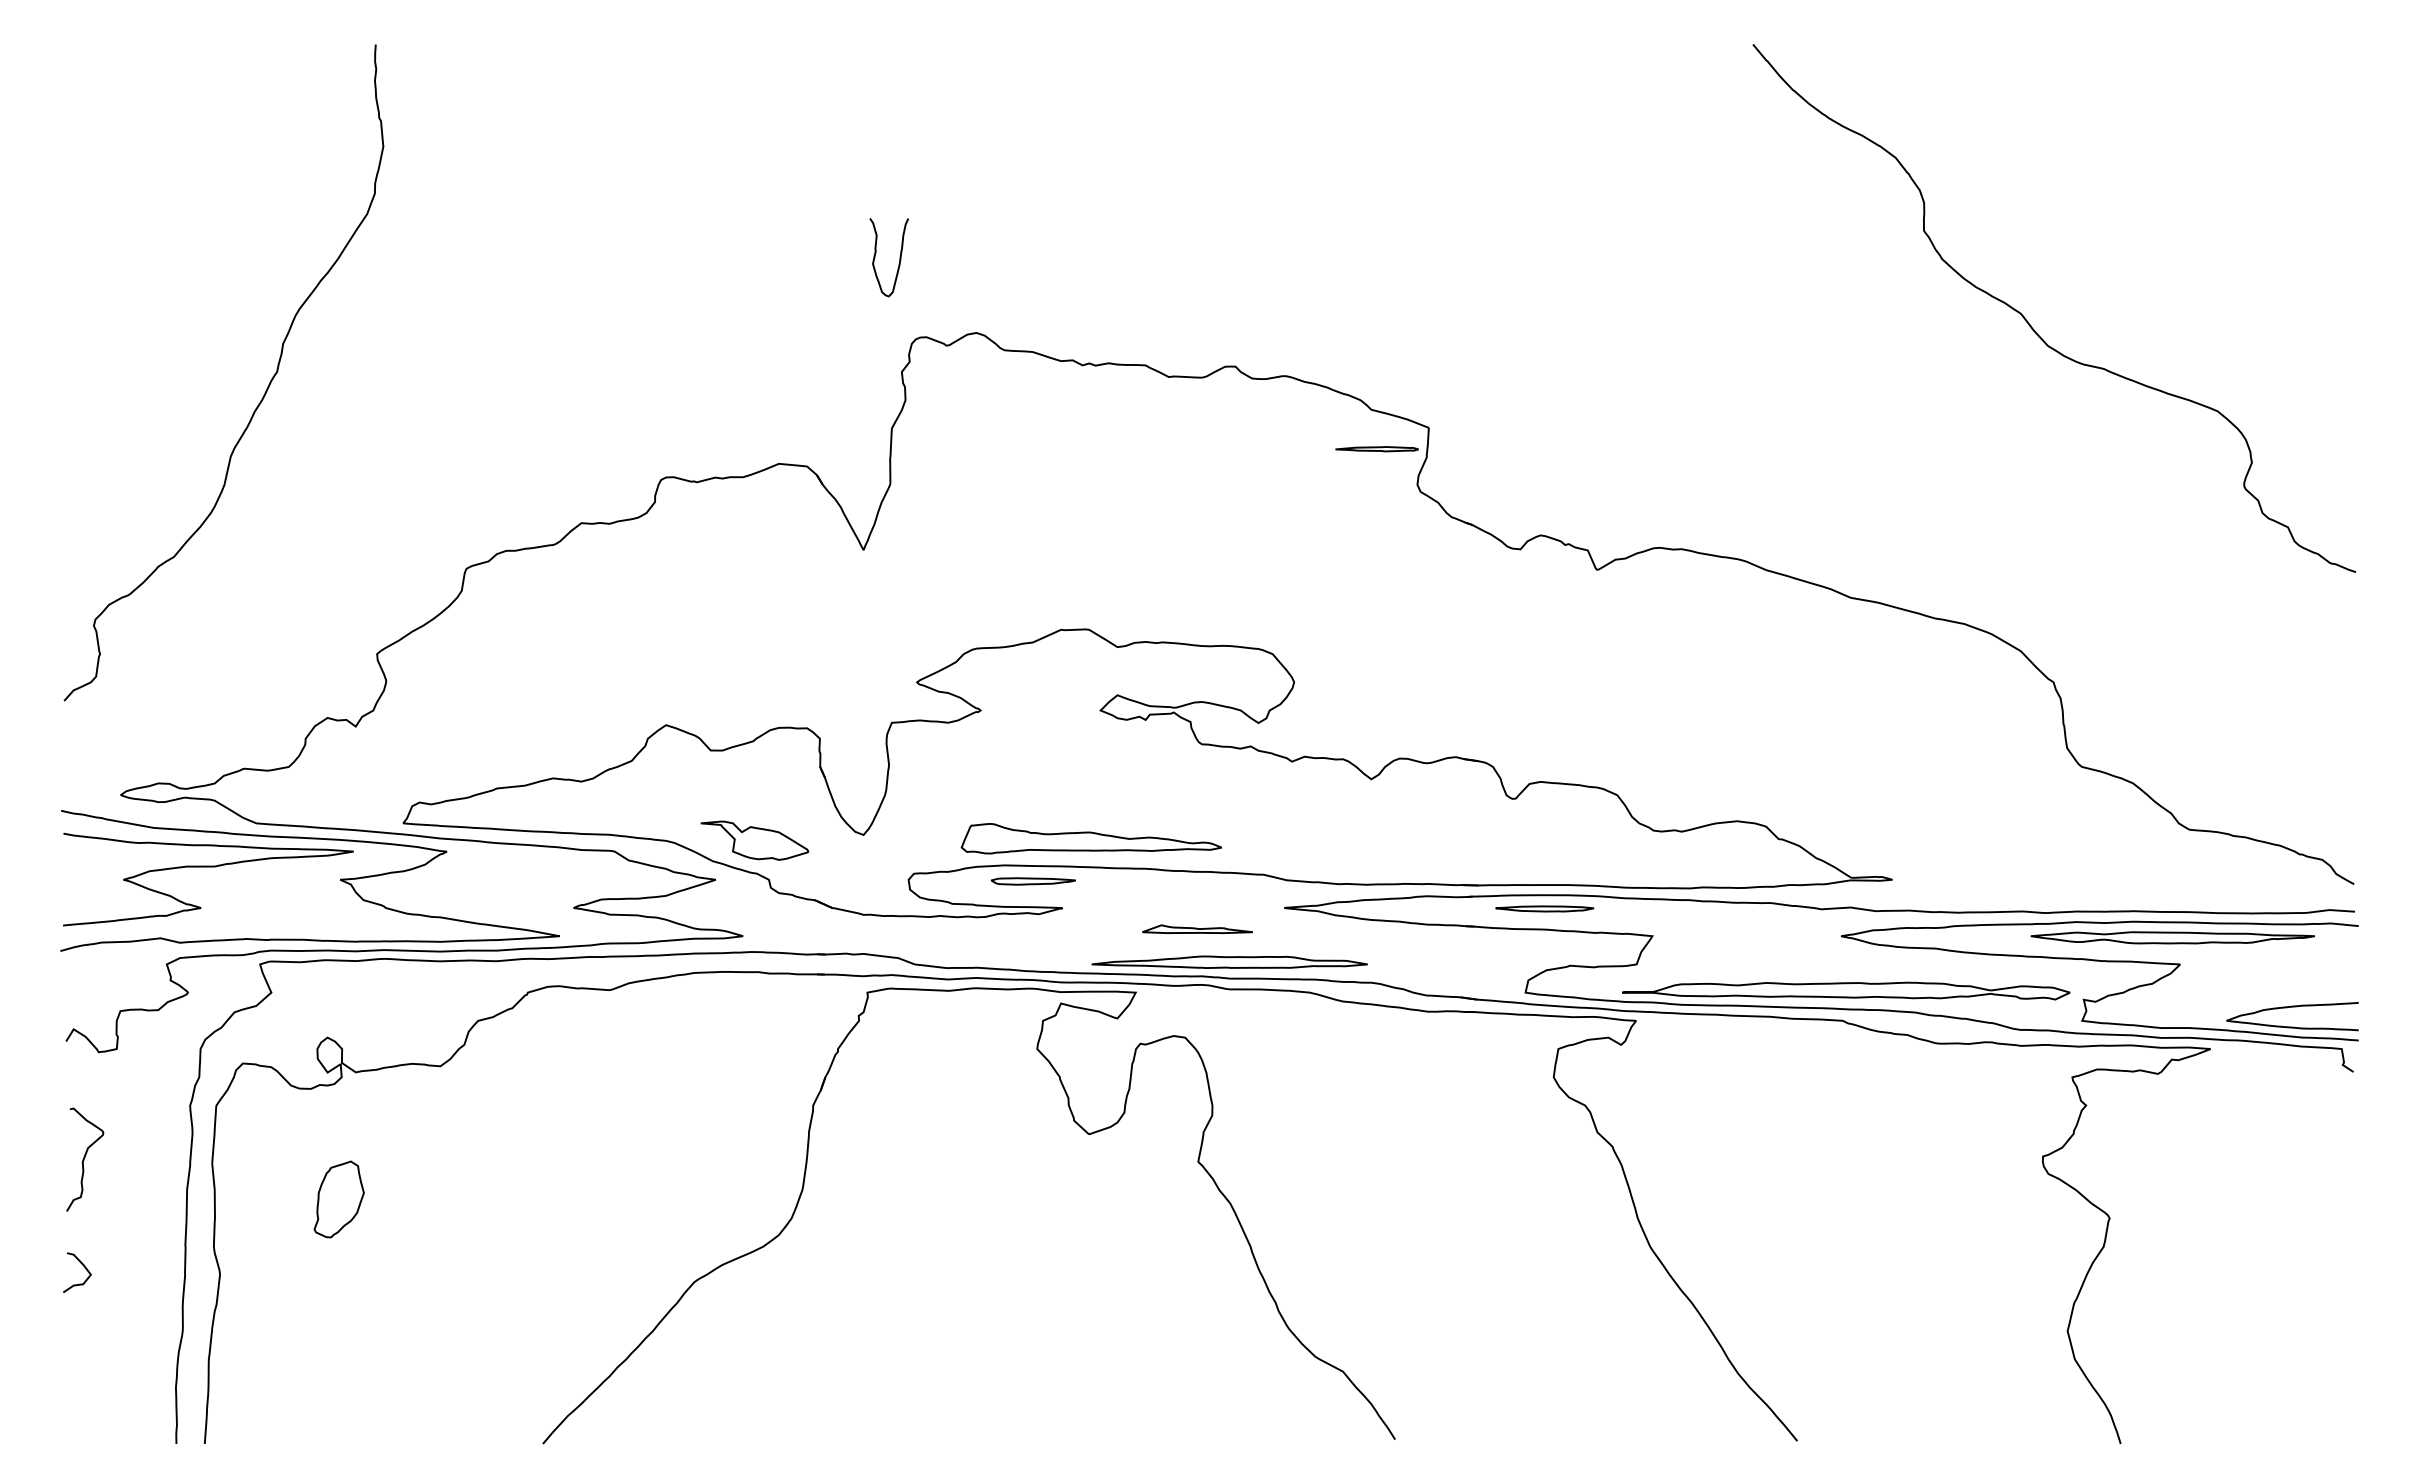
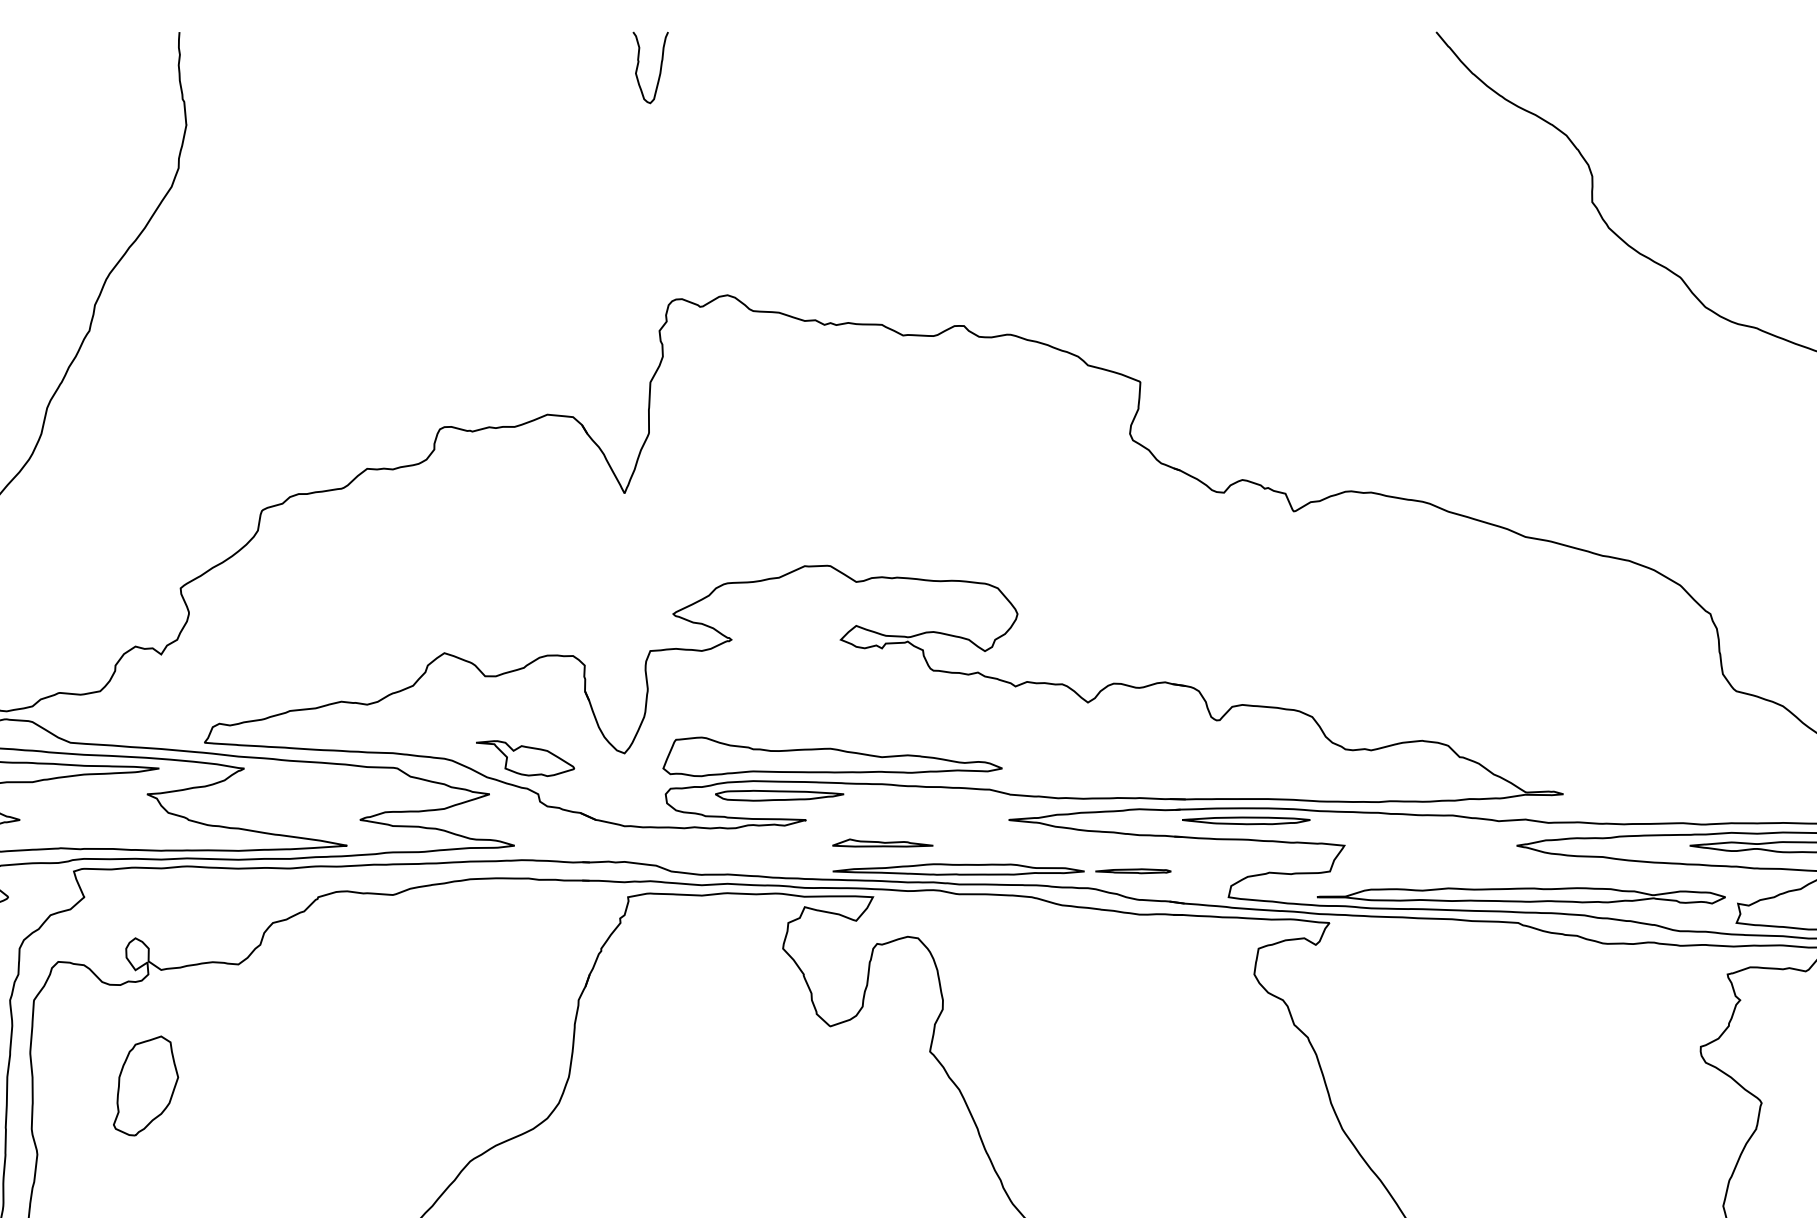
curve: (899, 257) -> (660, 67), moved
part: (1376, 449) -> (1132, 871), moved
part: (1091, 838) -> (832, 756), size x1.43
part: (1033, 881) -> (779, 795), size x1.67
part: (1544, 908) -> (1245, 820), size x1.43
part: (1197, 928) -> (882, 842), moved
part: (339, 1199) -> (146, 1085), size x1.43

